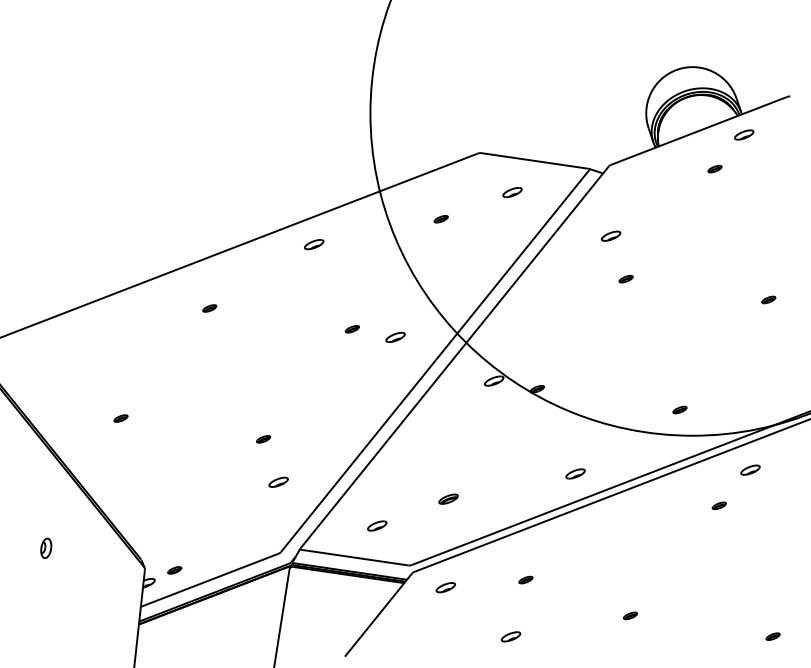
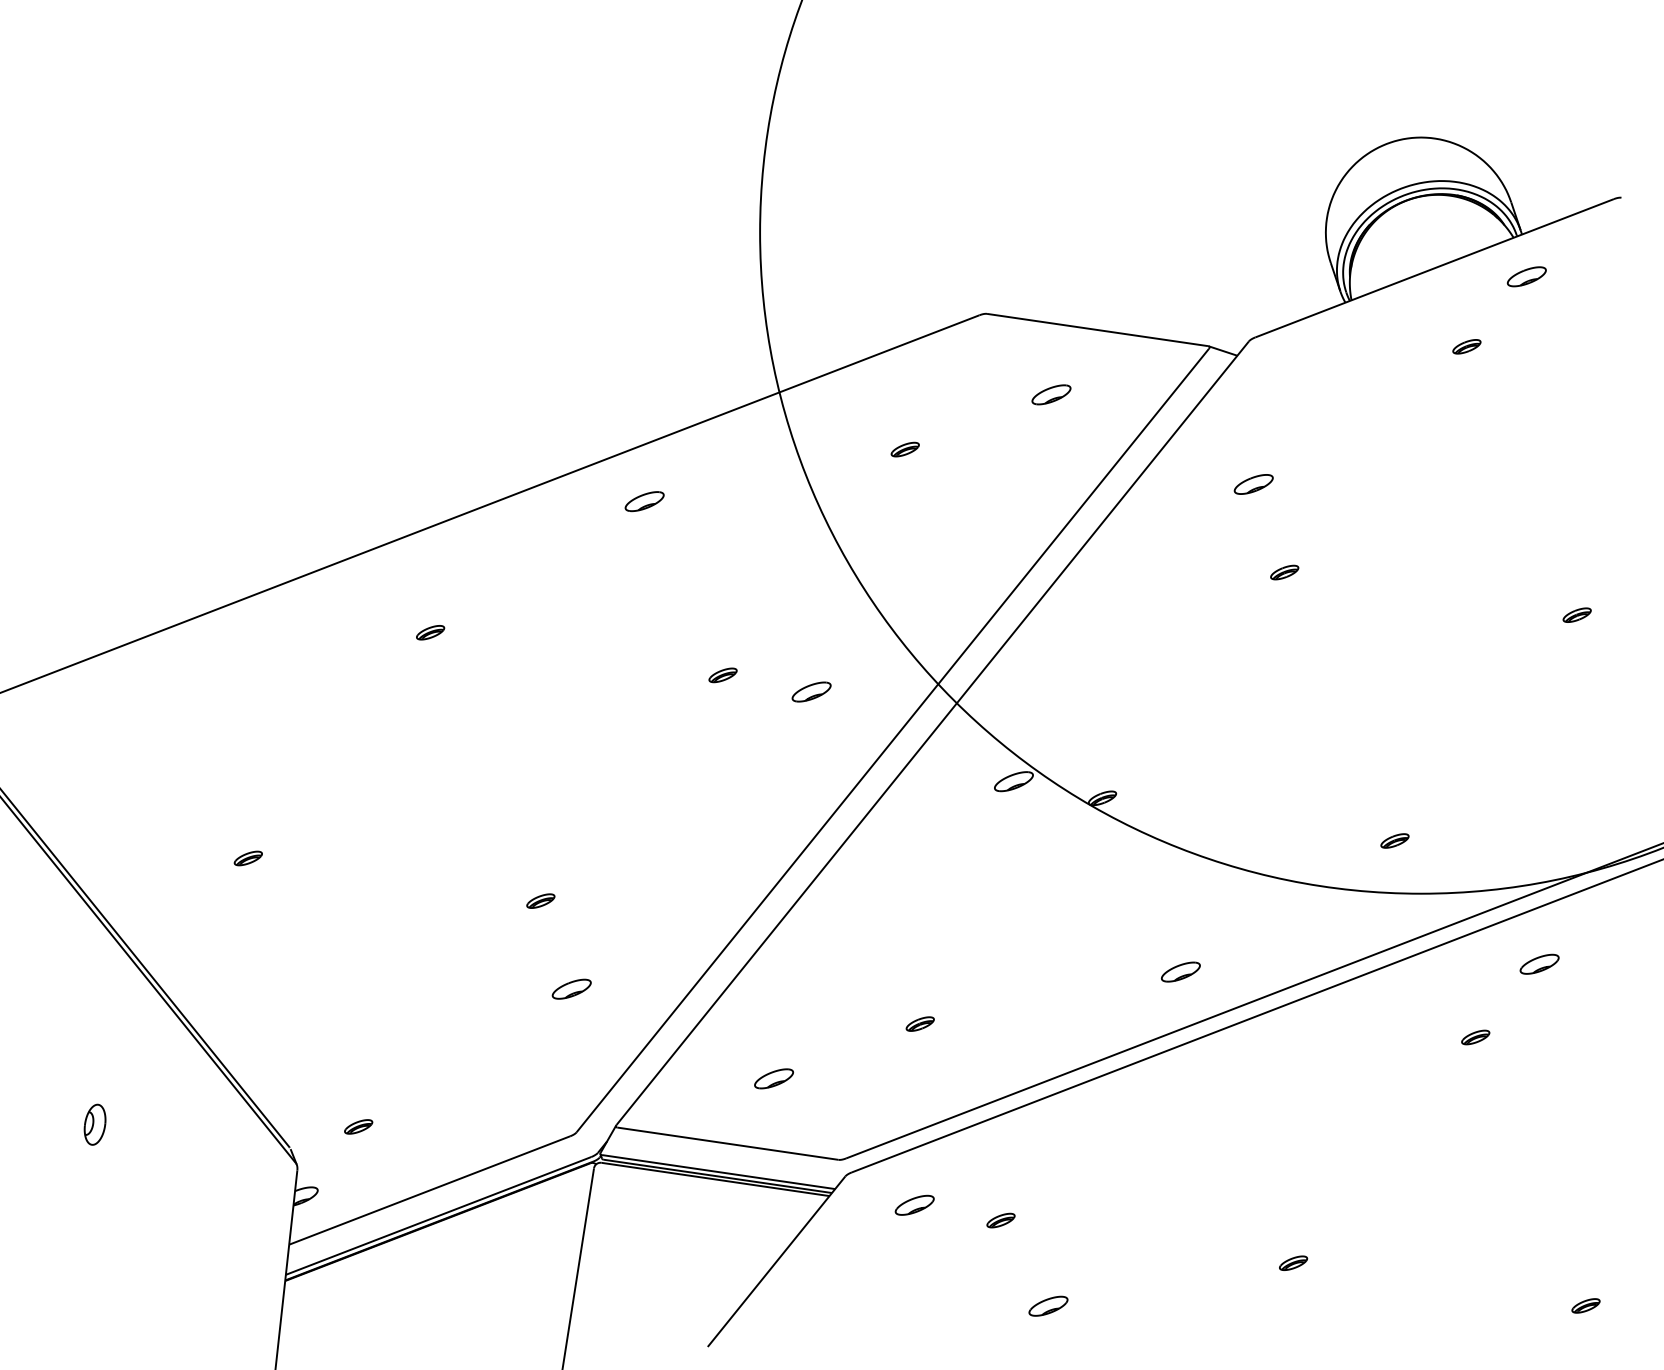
part: (448, 499) -> (920, 1024), size x0.71
part: (174, 570) -> (358, 1127), moved
part: (525, 579) -> (1000, 1219), moved

